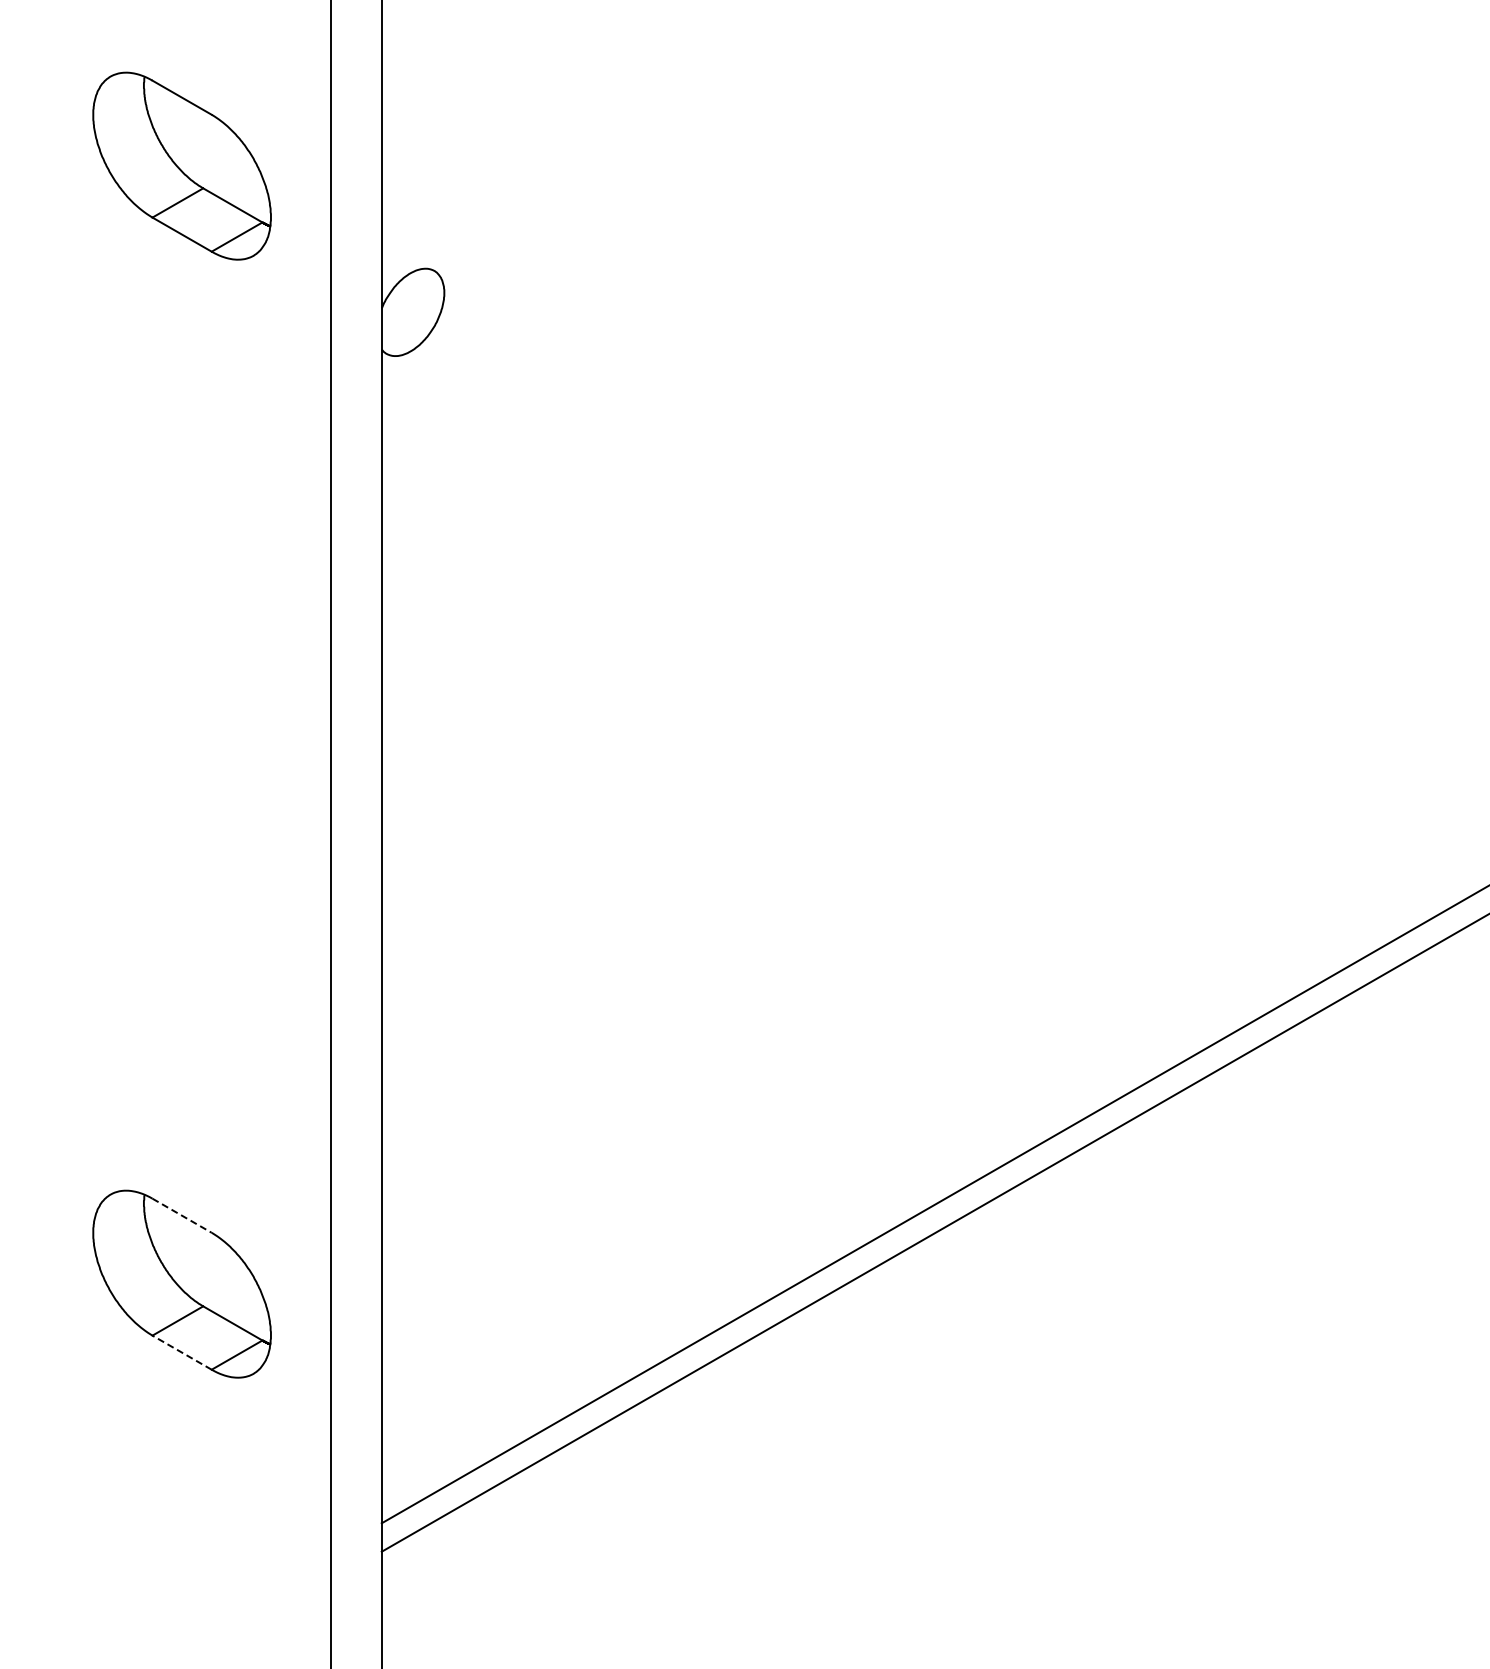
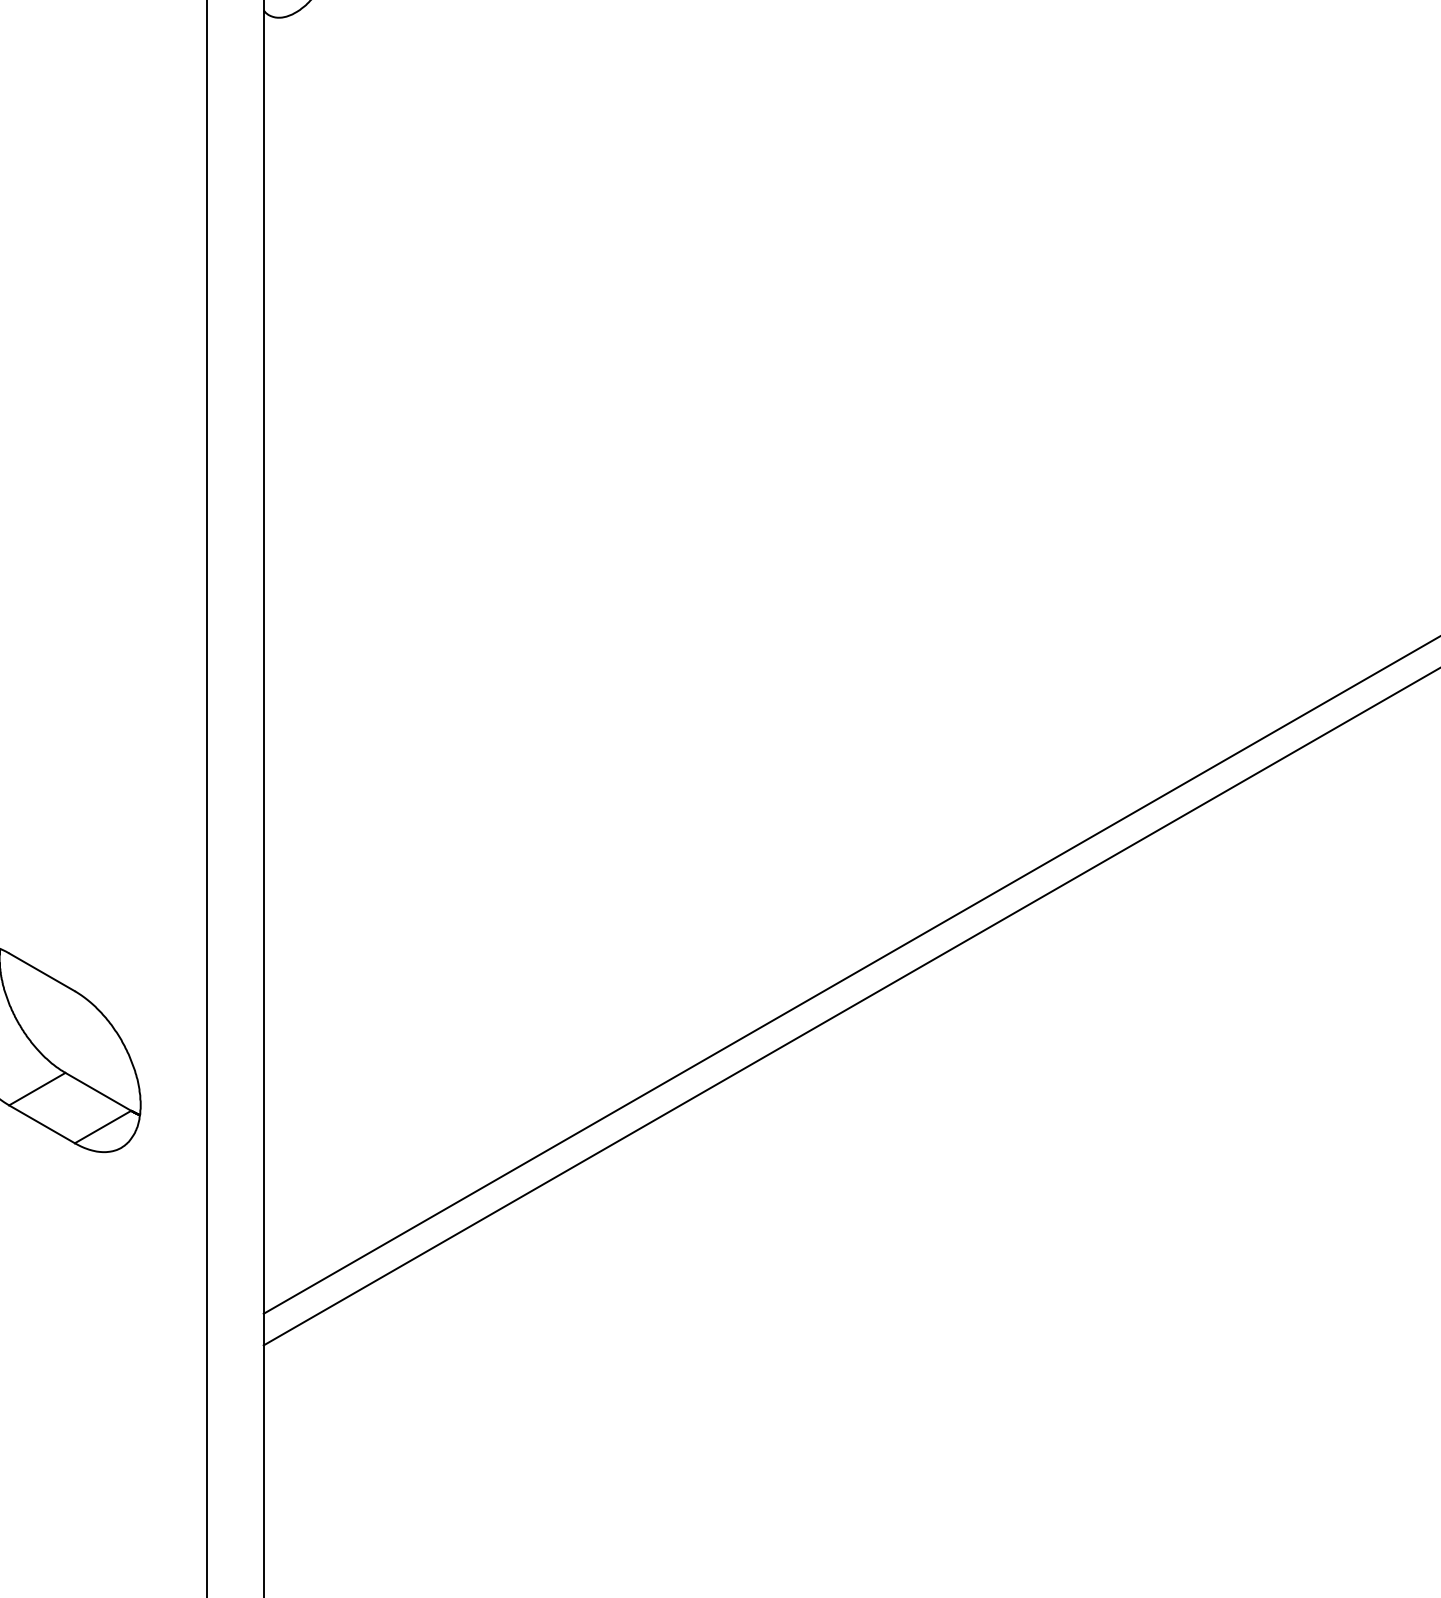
line: (182, 1215) -> (42, 972), dashed -> solid
line: (181, 1352) -> (41, 1124), dashed -> solid

